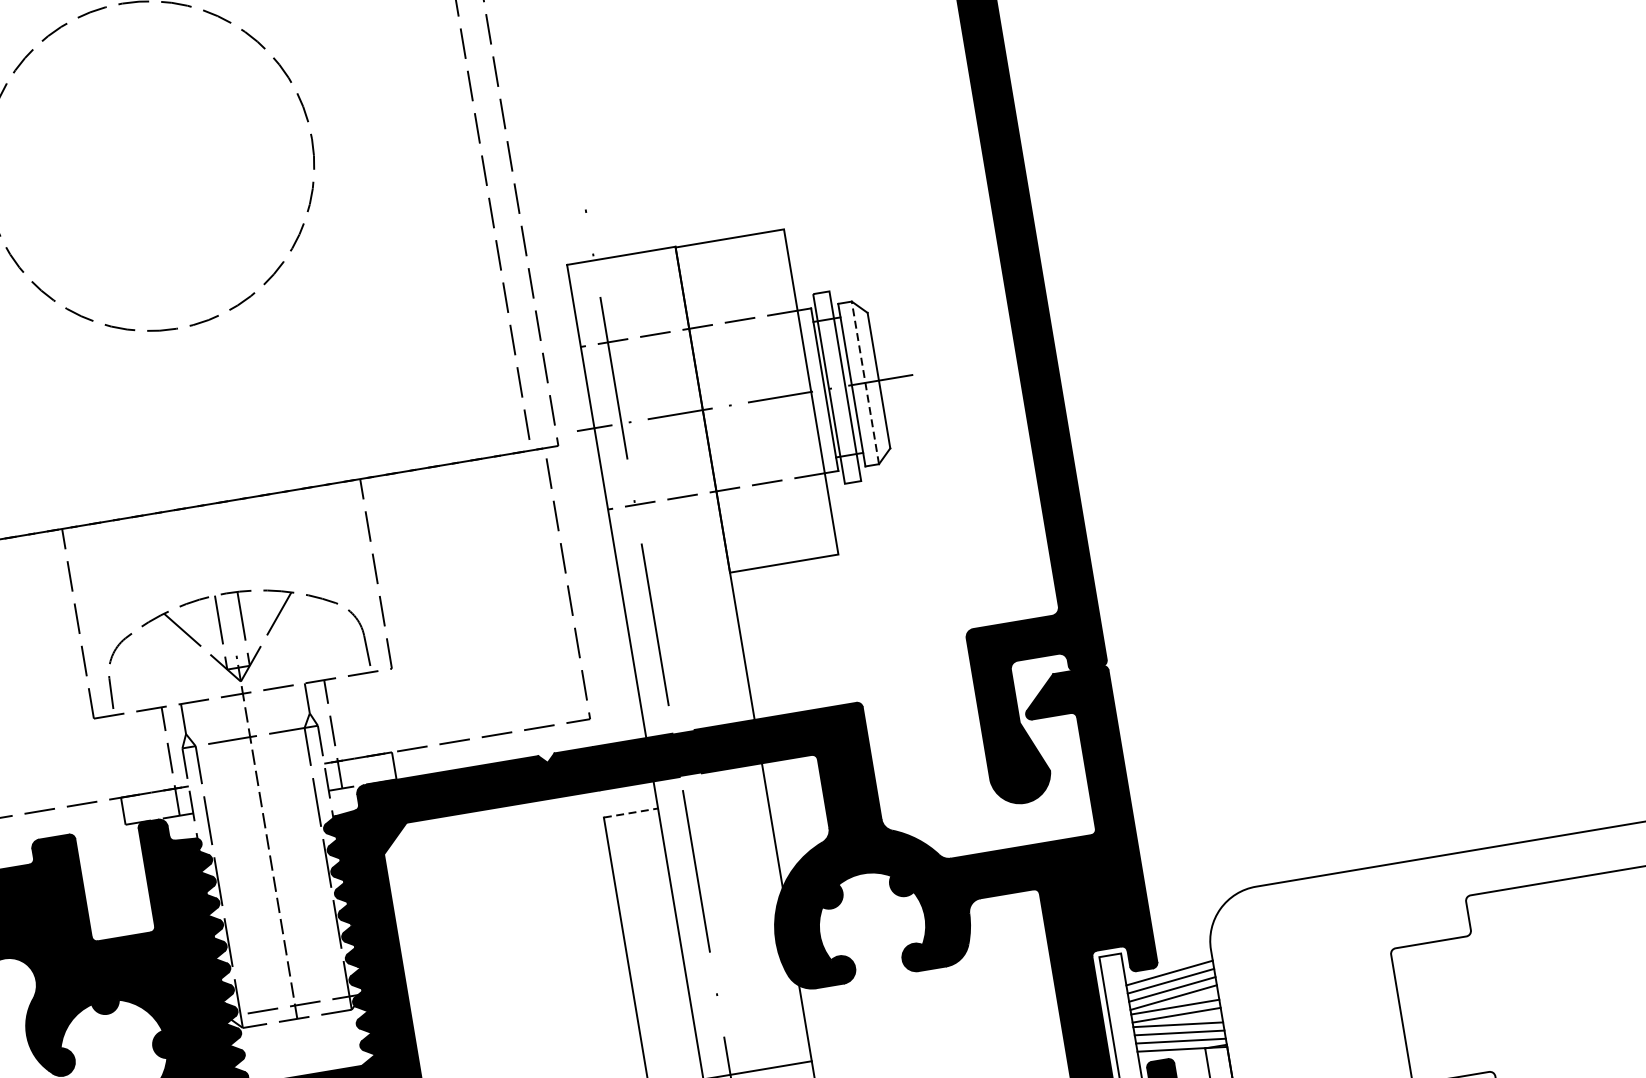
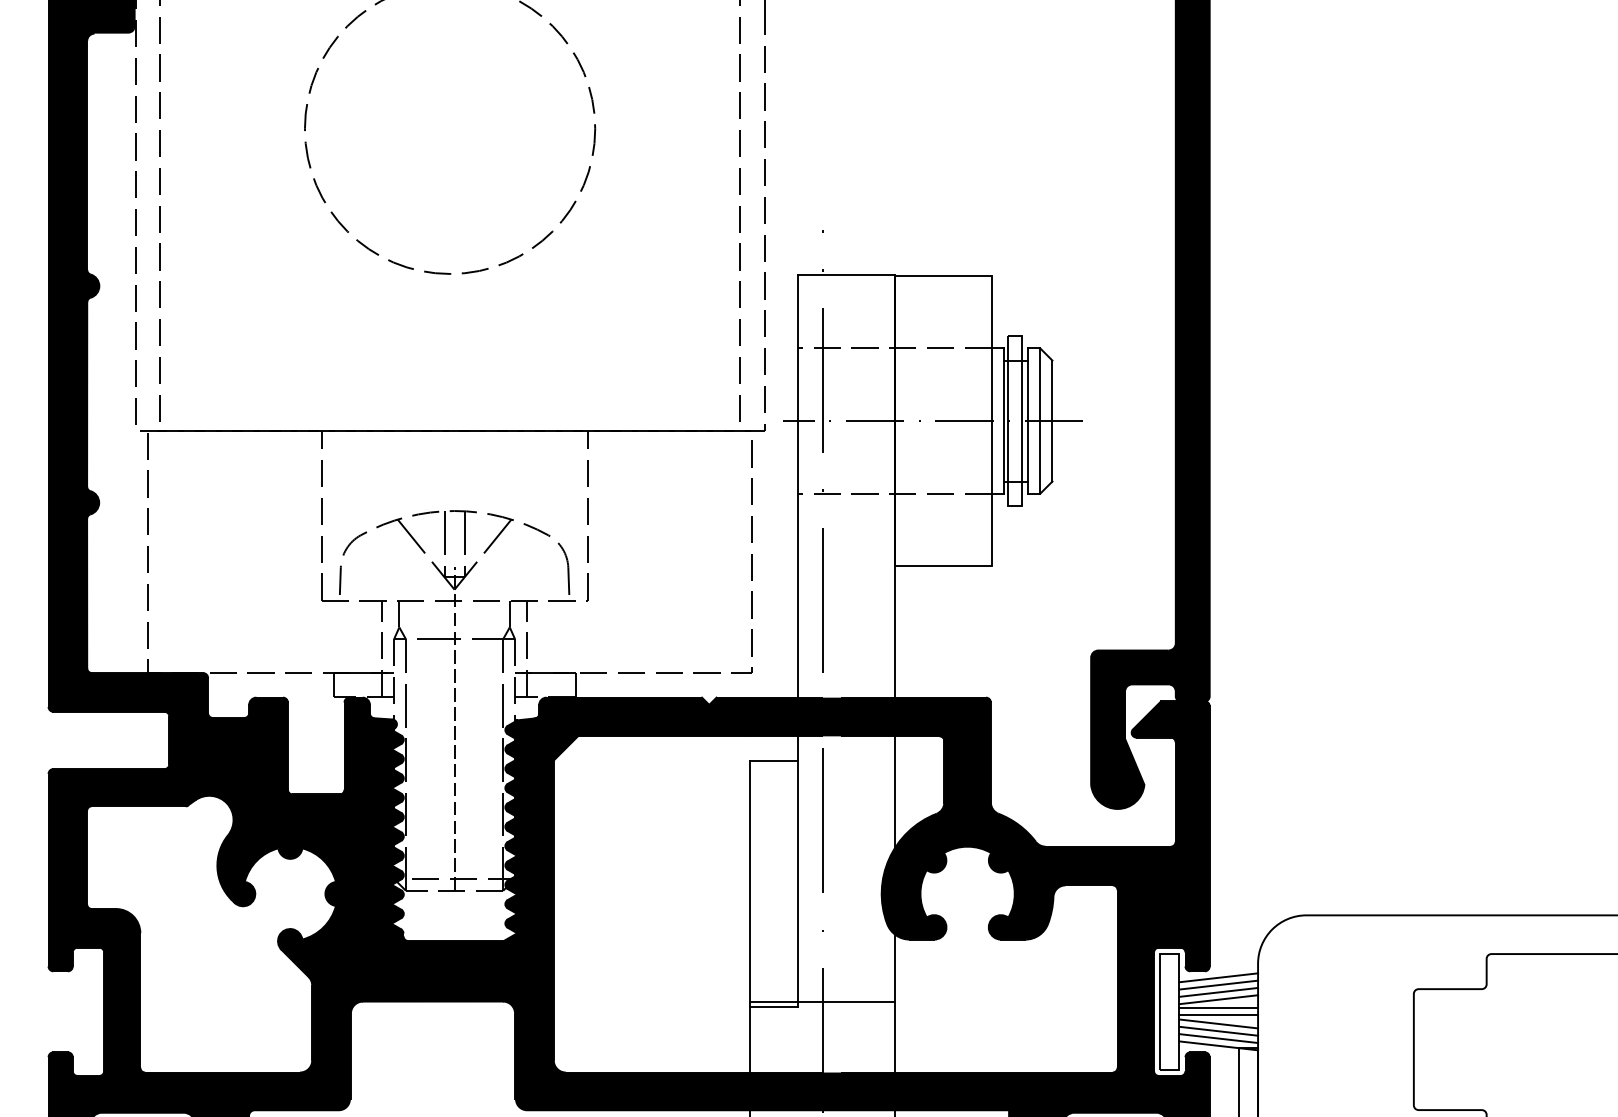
line: (865, 383) -> (1040, 421), dashed -> solid
line: (631, 812) -> (774, 760), dashed -> solid

